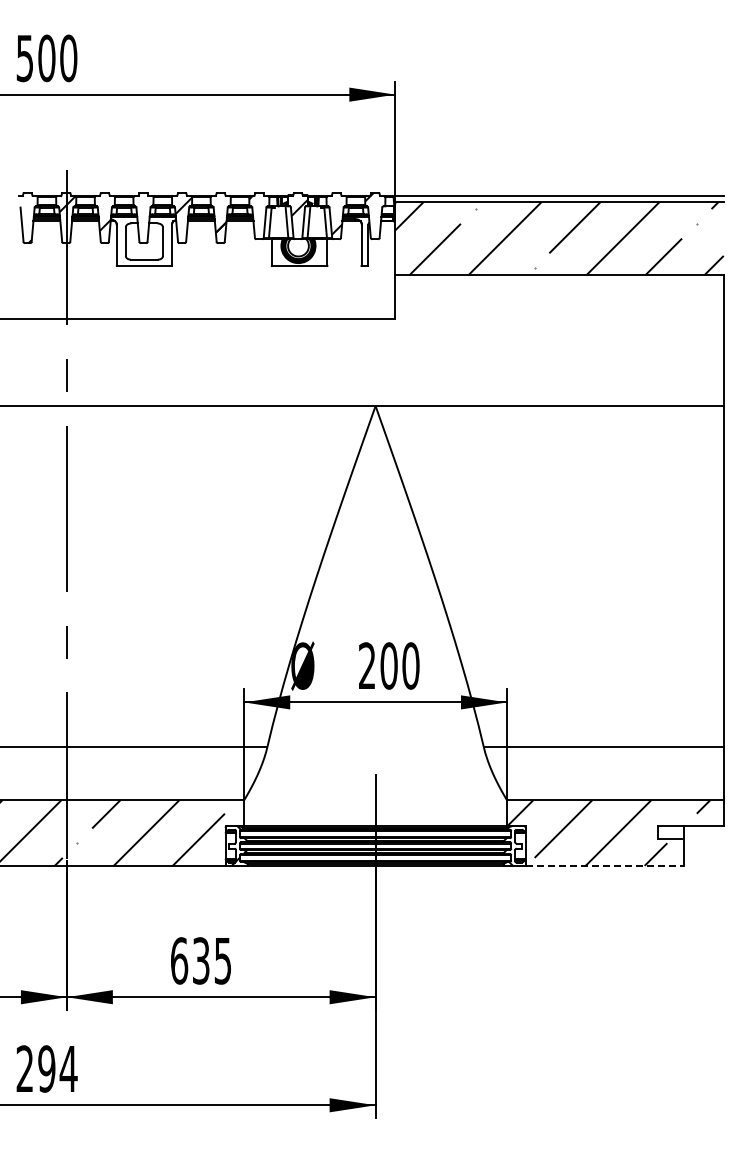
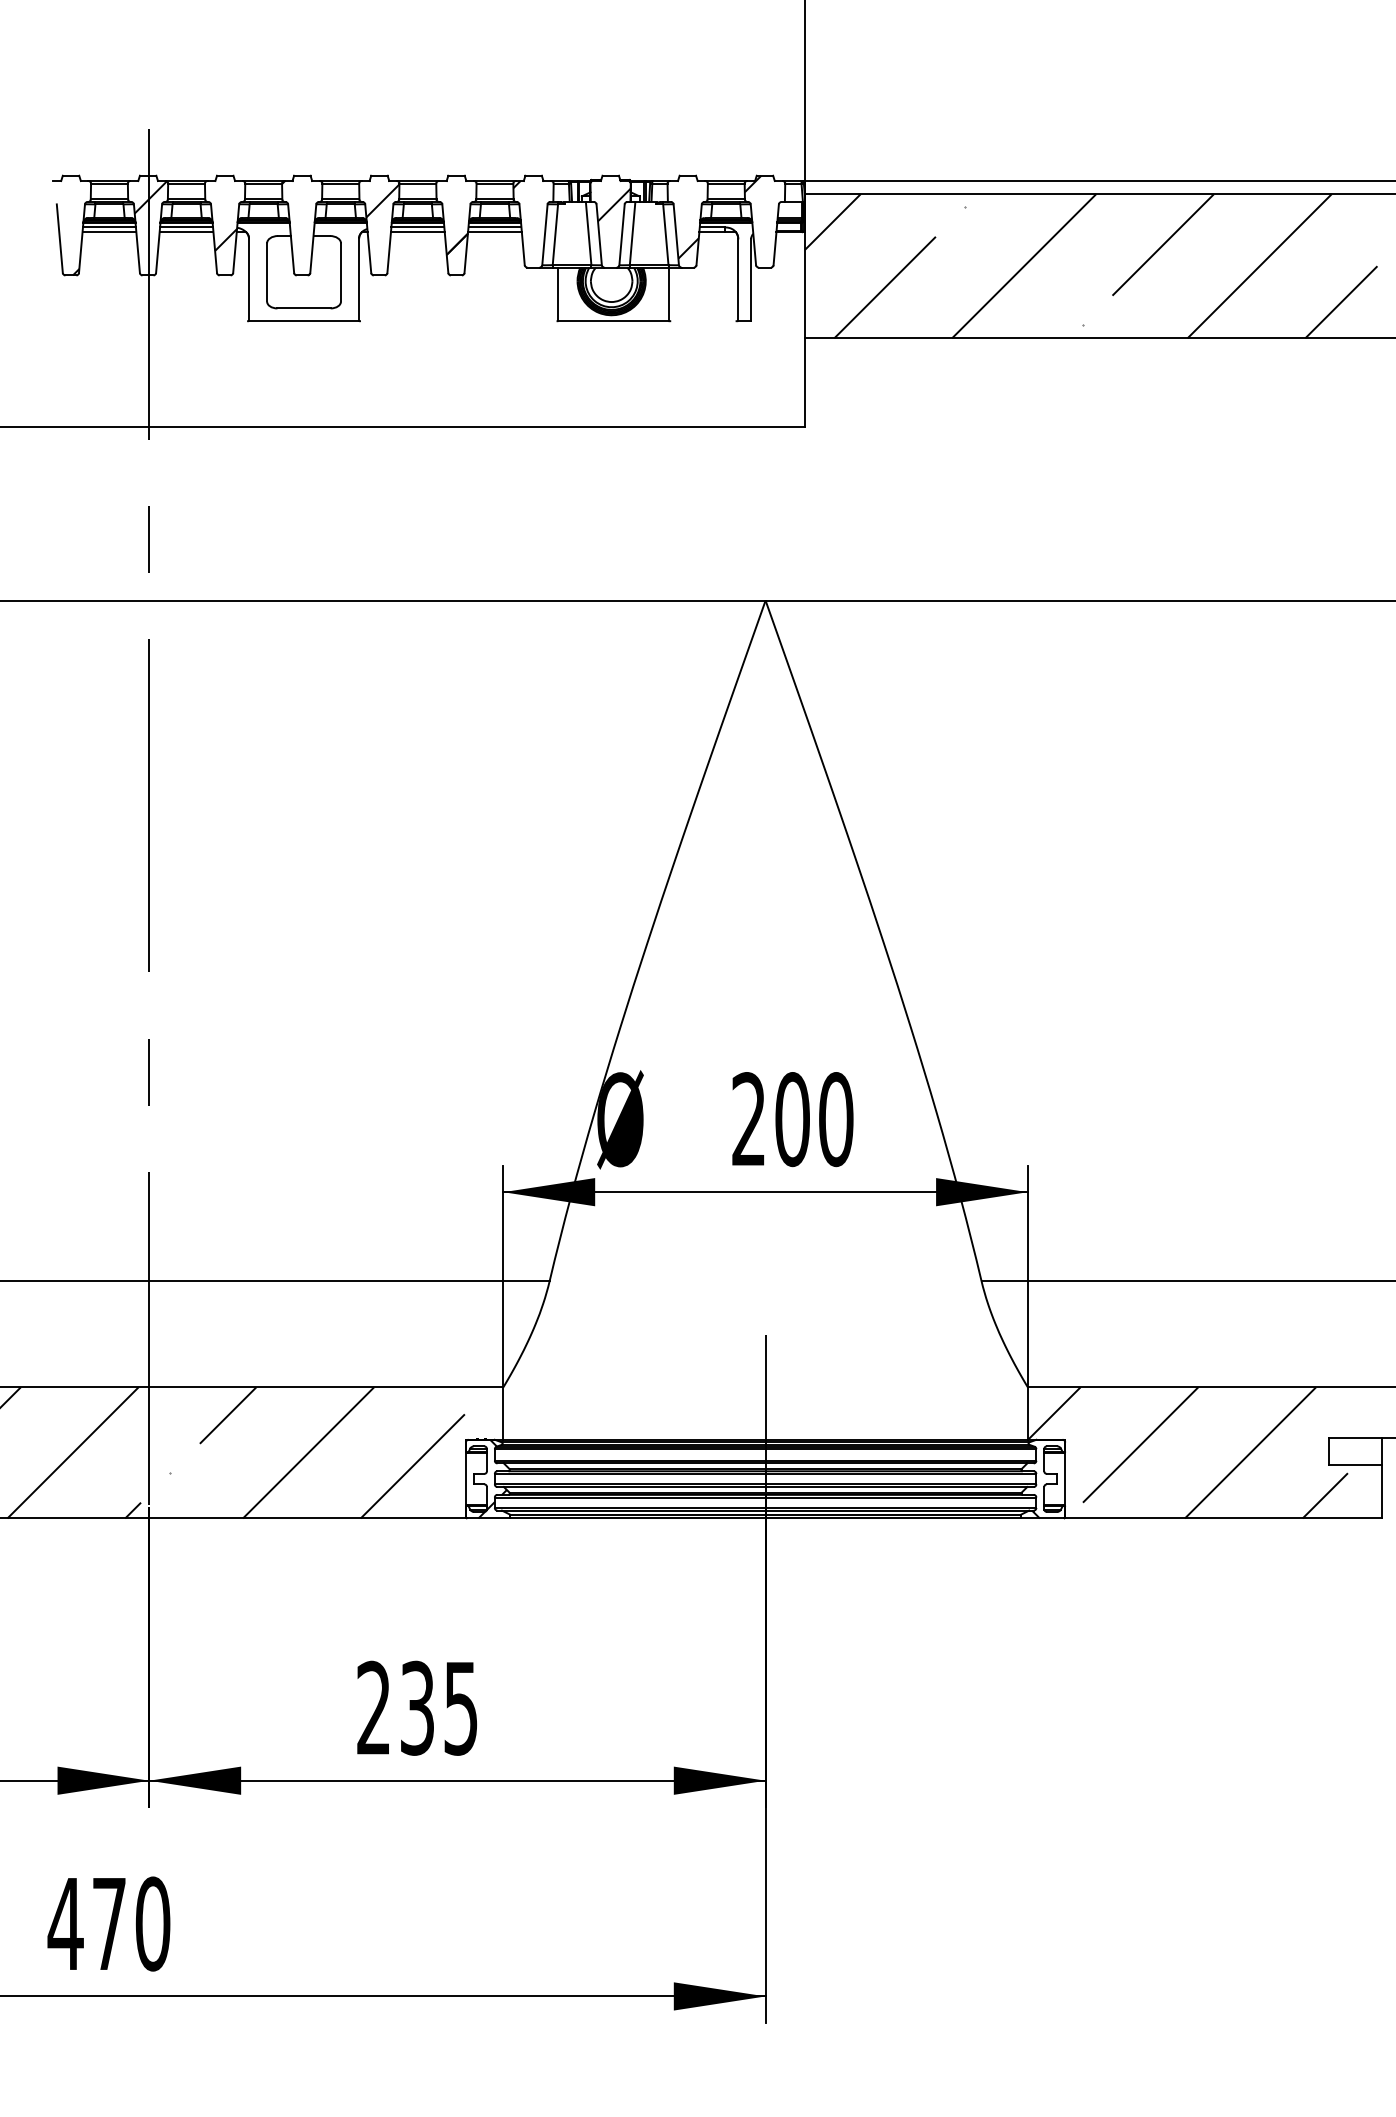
line: (605, 865) -> (1224, 1517), dashed -> solid
text: (179, 960) -> (374, 1707), 635 -> 235
text: (46, 1068) -> (108, 1923), 294 -> 470

